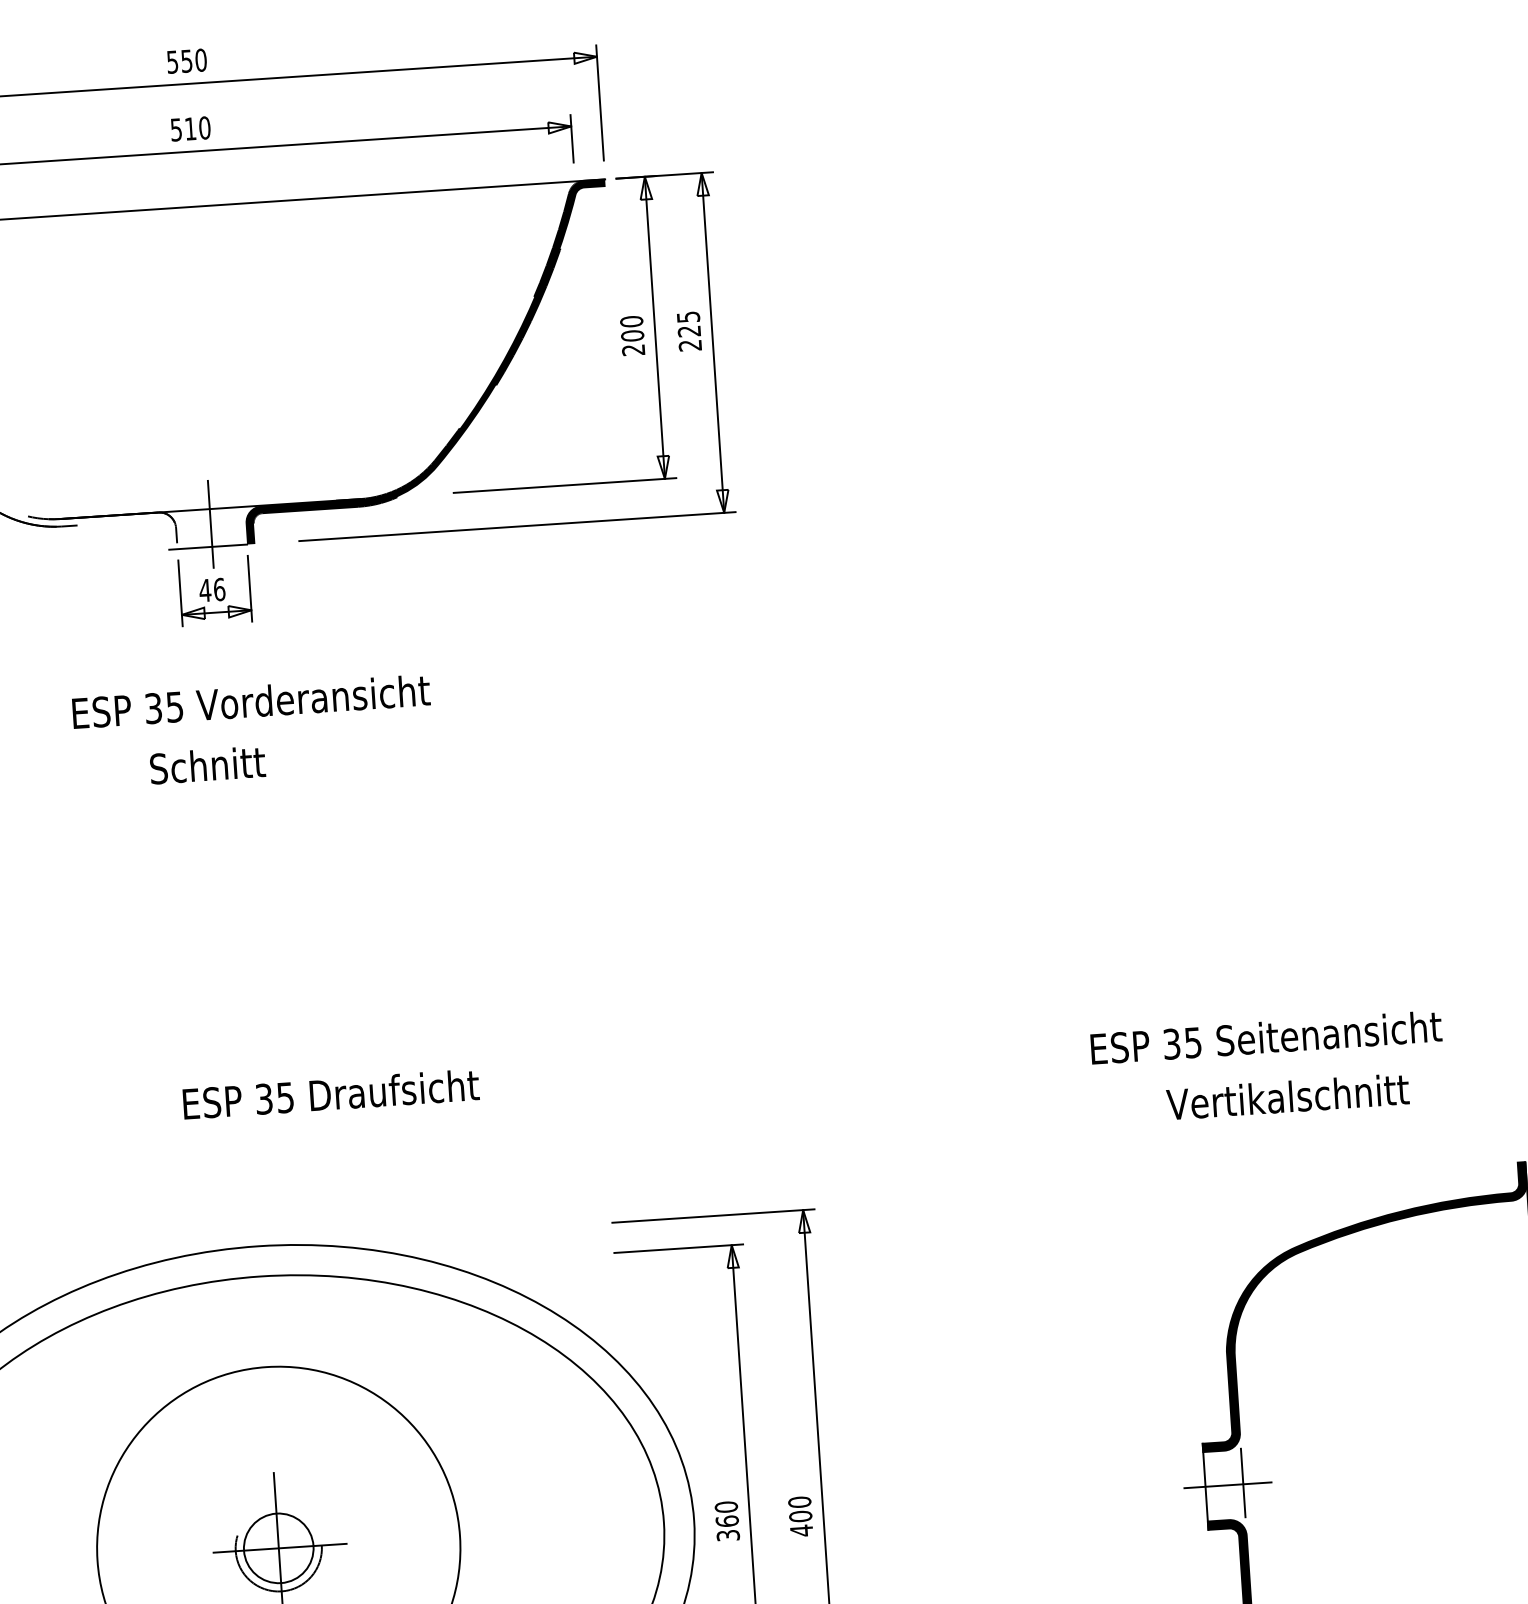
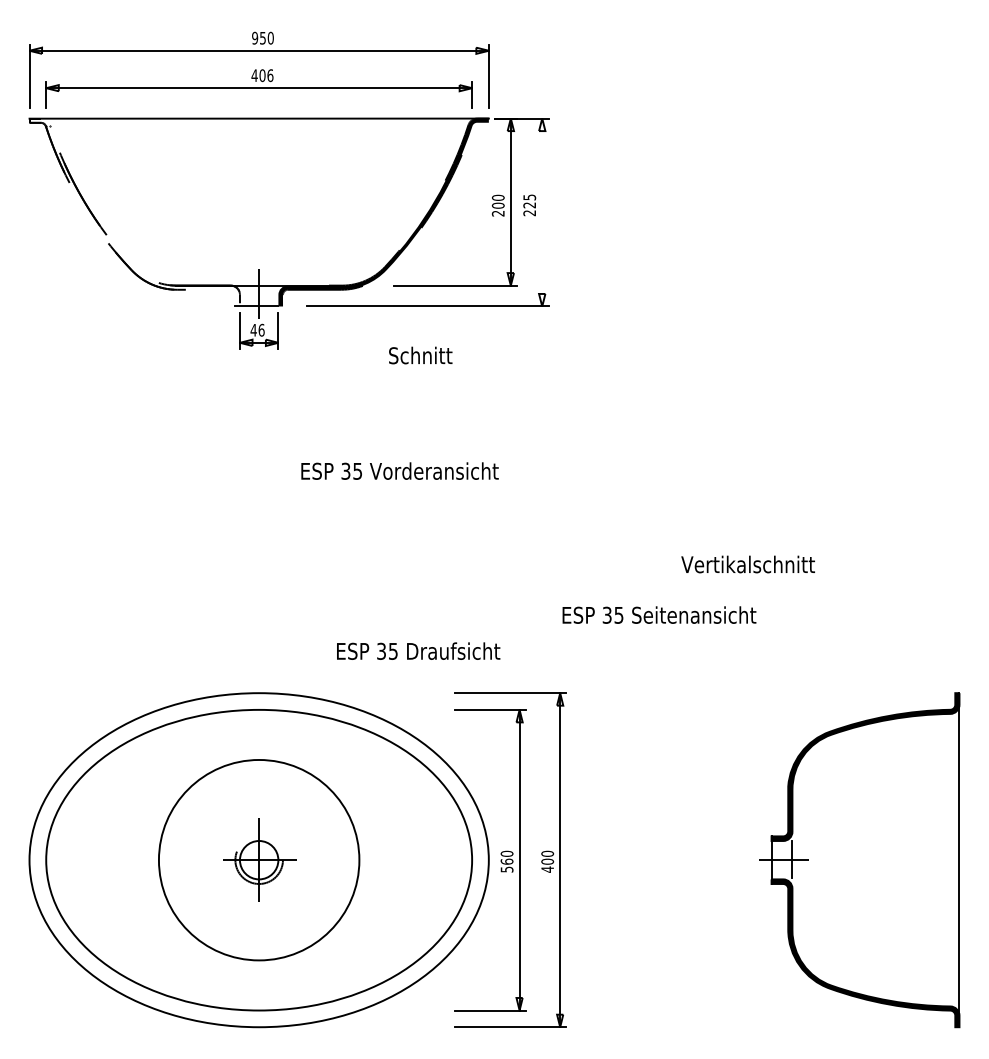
text: (173, 60) -> (255, 37), 550 -> 950
text: (190, 128) -> (262, 75), 510 -> 406
line: (713, 342) -> (542, 212), removed
text: (250, 700) -> (399, 470), moved
text: (207, 765) -> (420, 355), moved
text: (1266, 1036) -> (659, 614), moved
text: (330, 1093) -> (418, 650), moved
text: (1286, 1096) -> (747, 564), moved
text: (727, 1535) -> (506, 869), 360 -> 560

